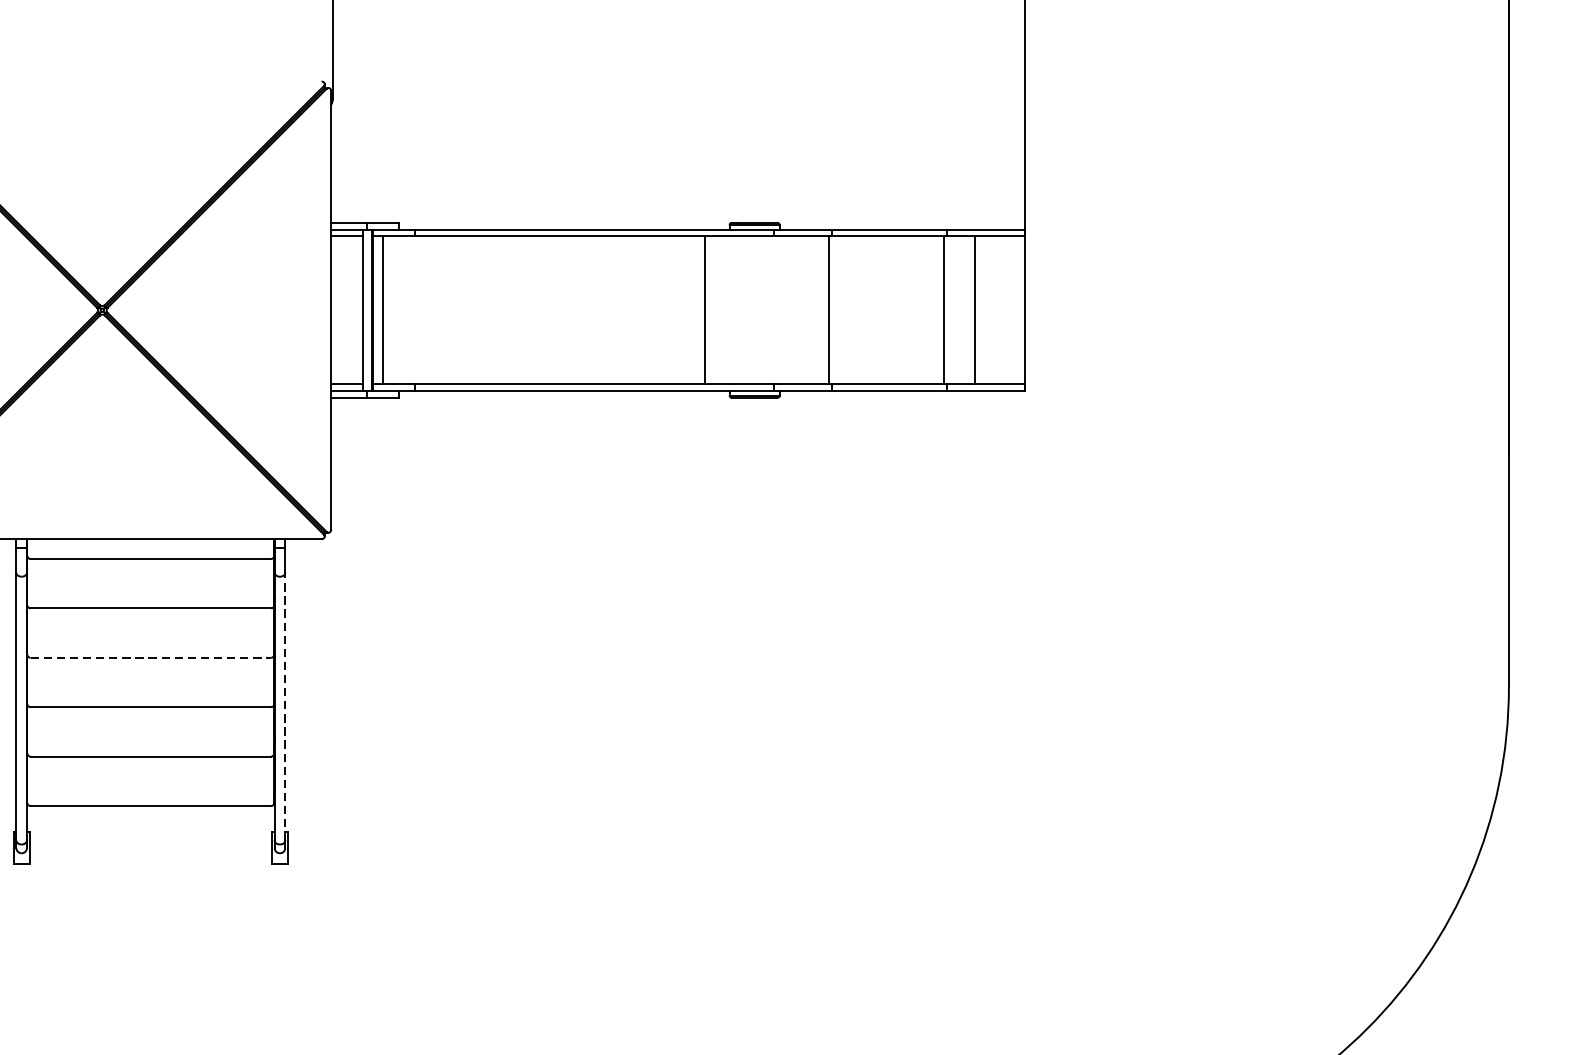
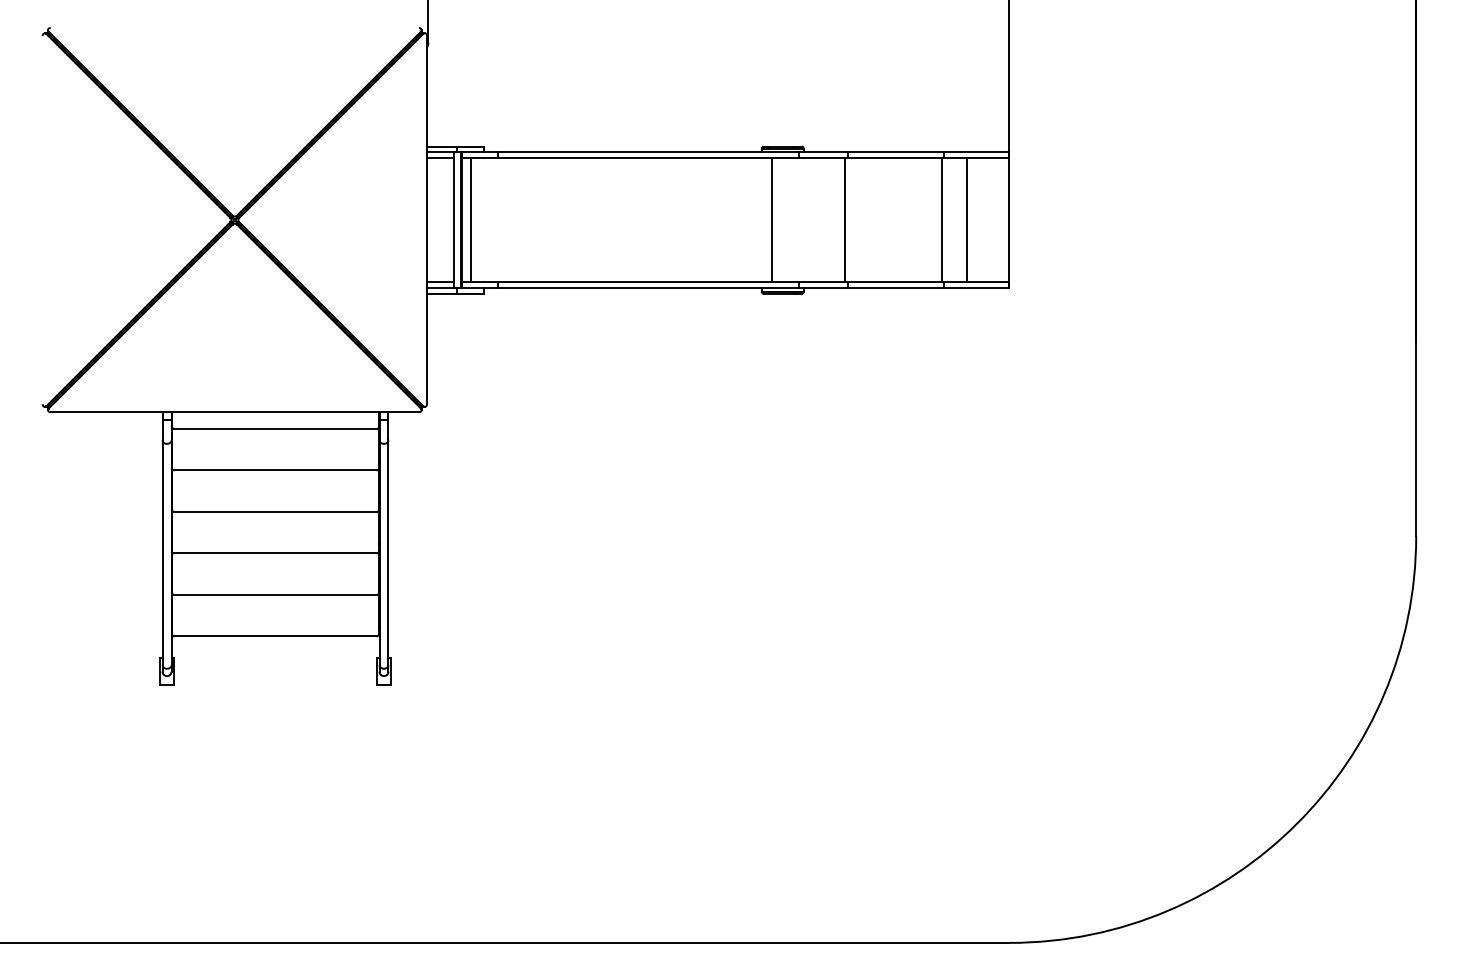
line: (704, 310) -> (771, 220), moved
line: (151, 657) -> (276, 511), dashed -> solid
line: (285, 706) -> (388, 552), dashed -> solid

